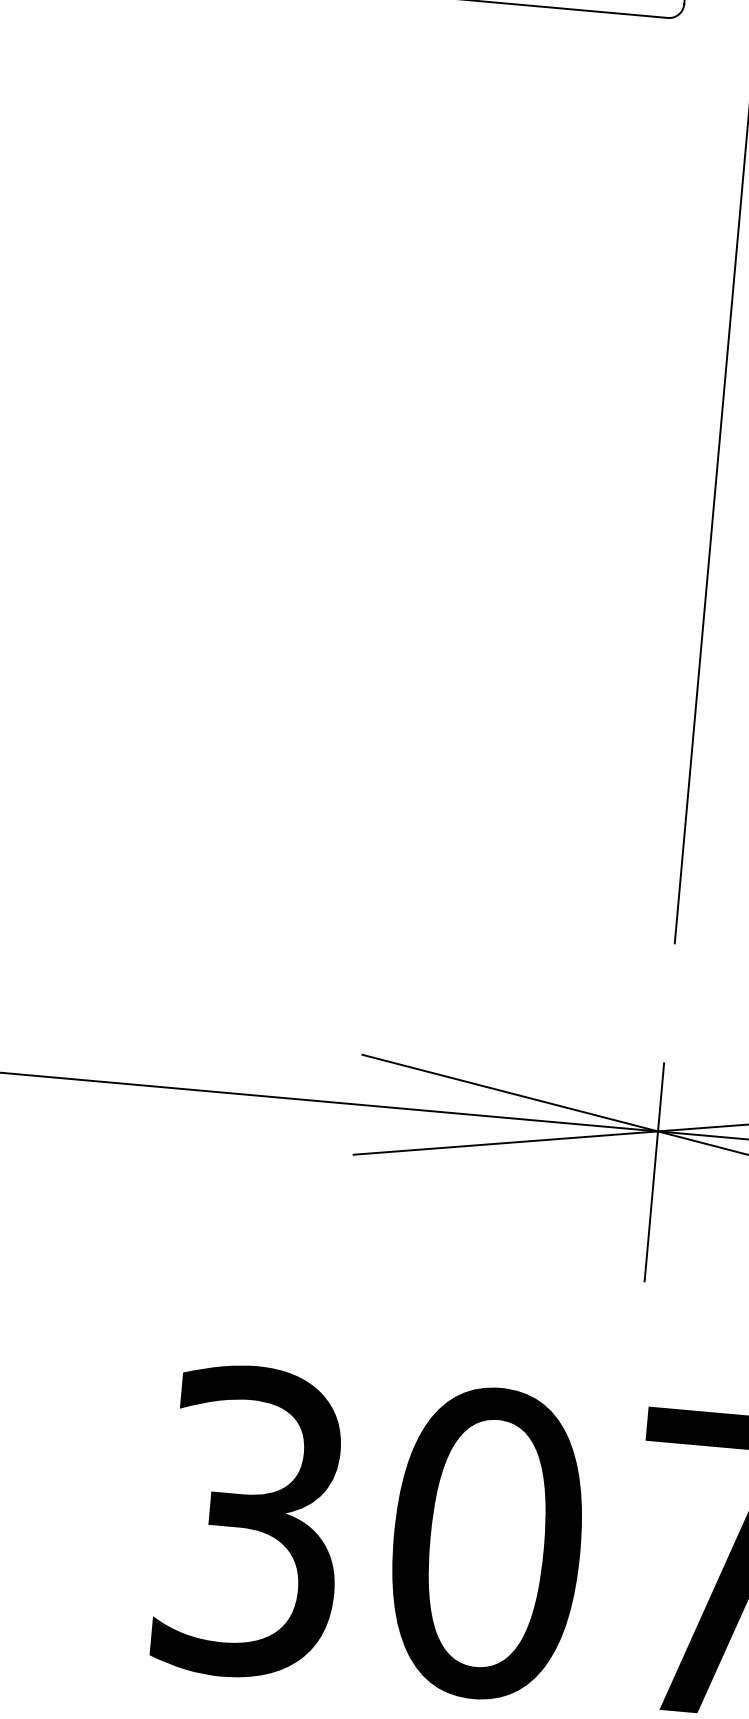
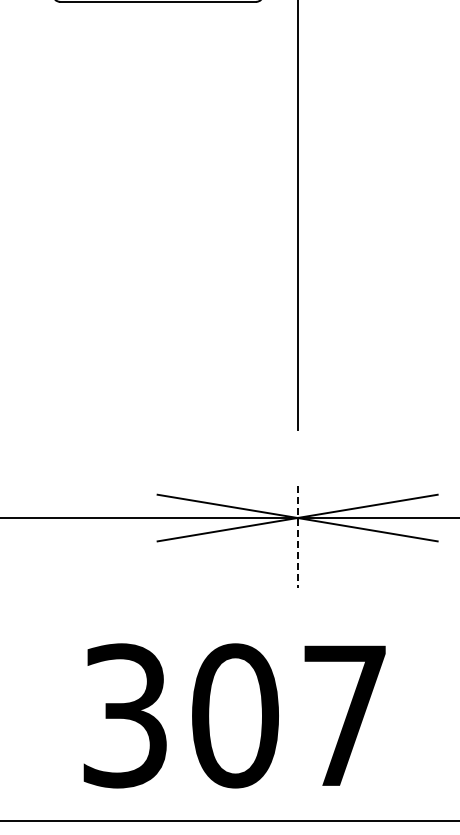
line: (653, 1173) -> (297, 537), solid -> dashed

